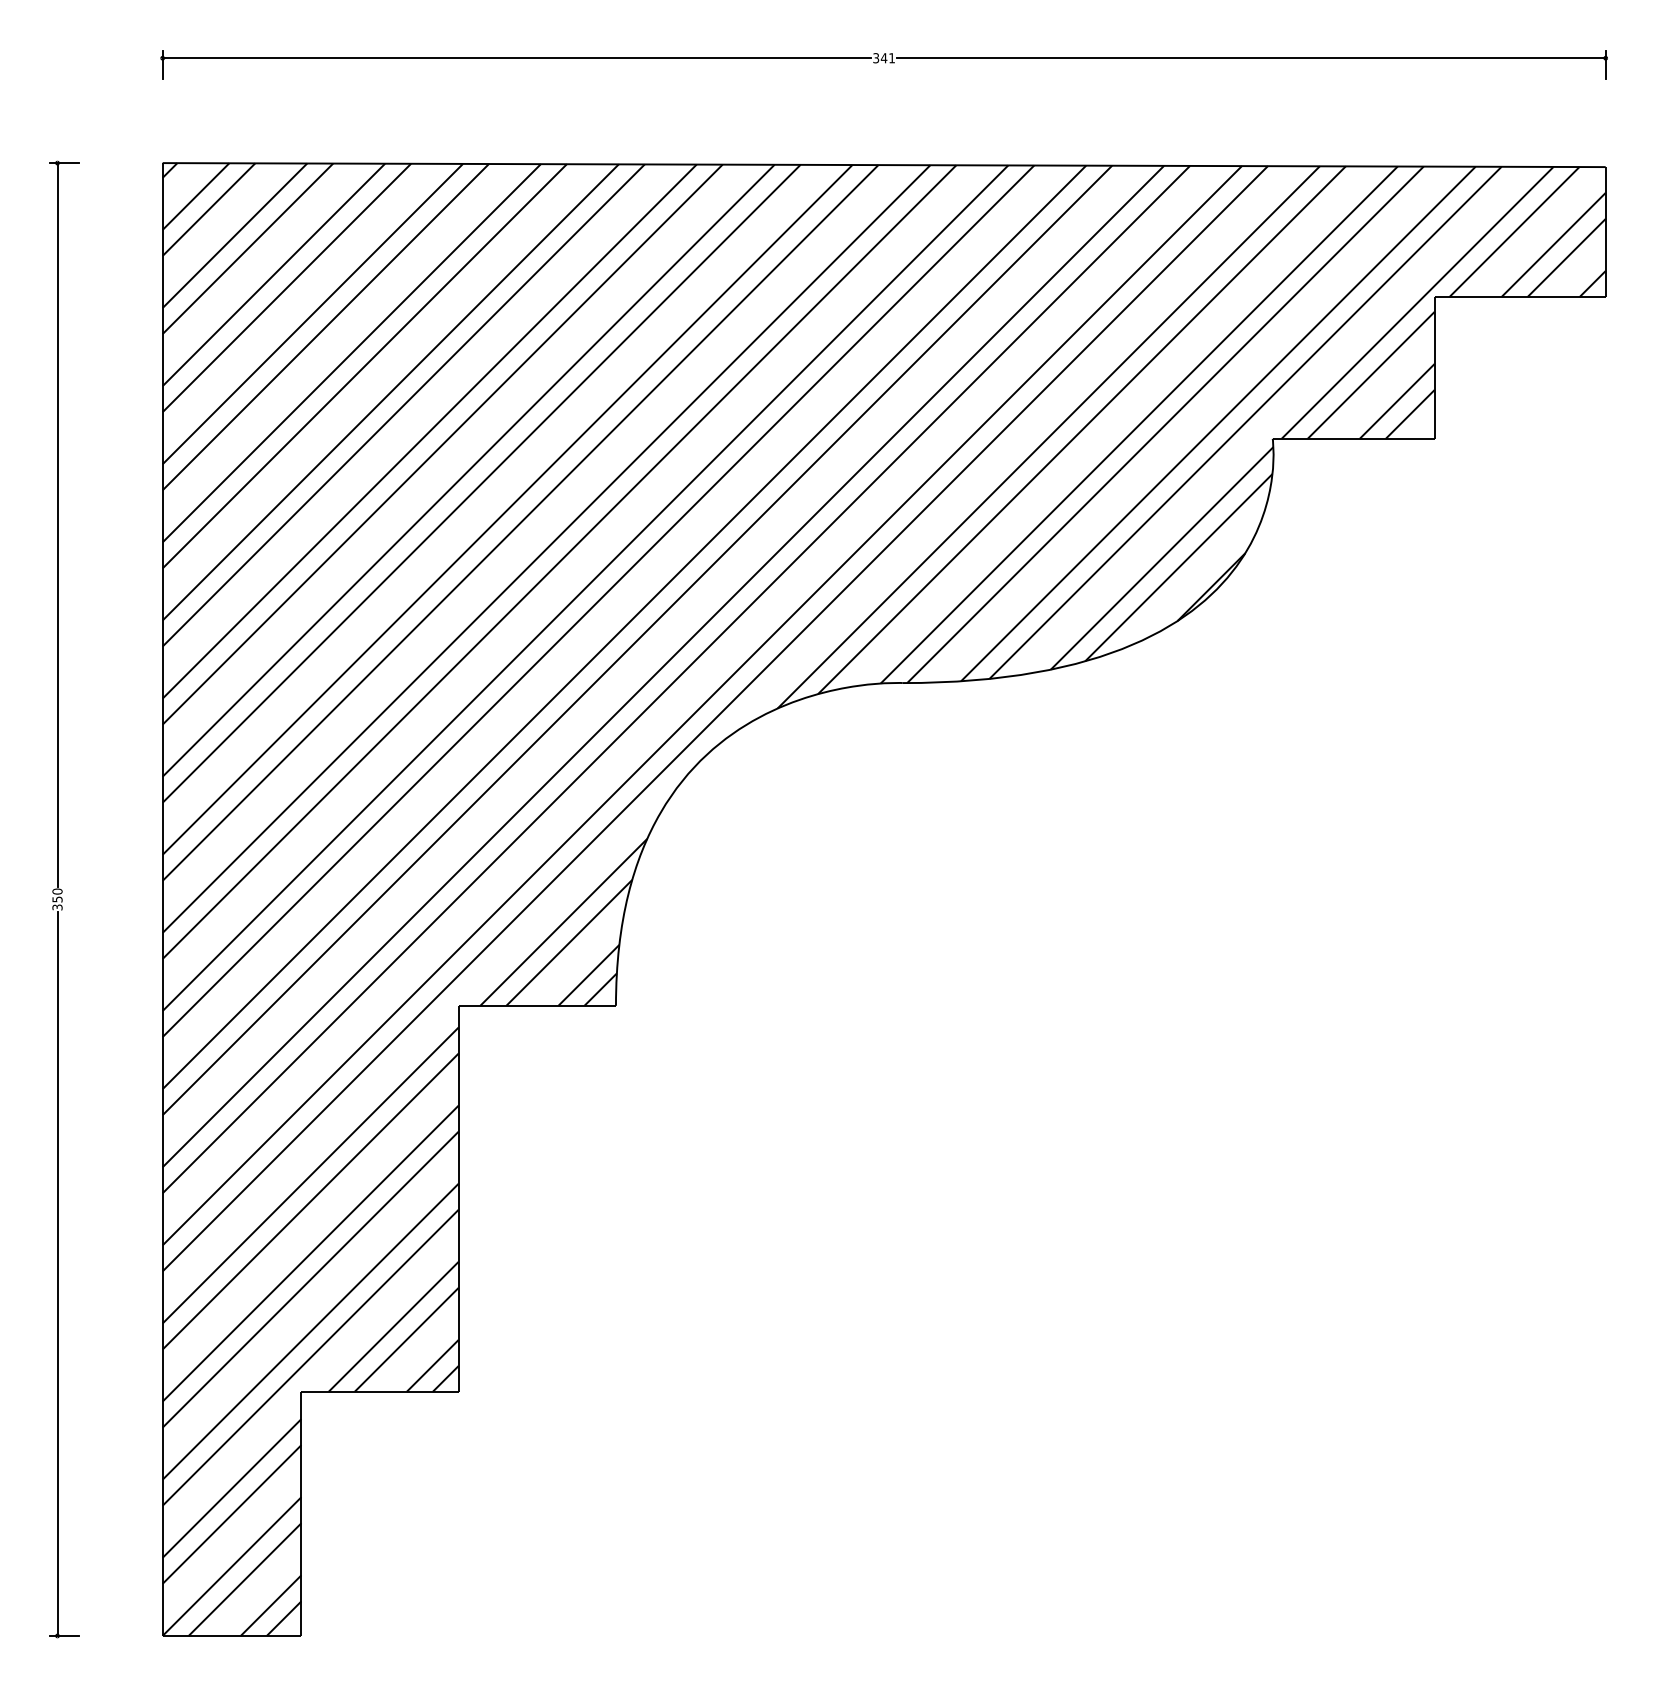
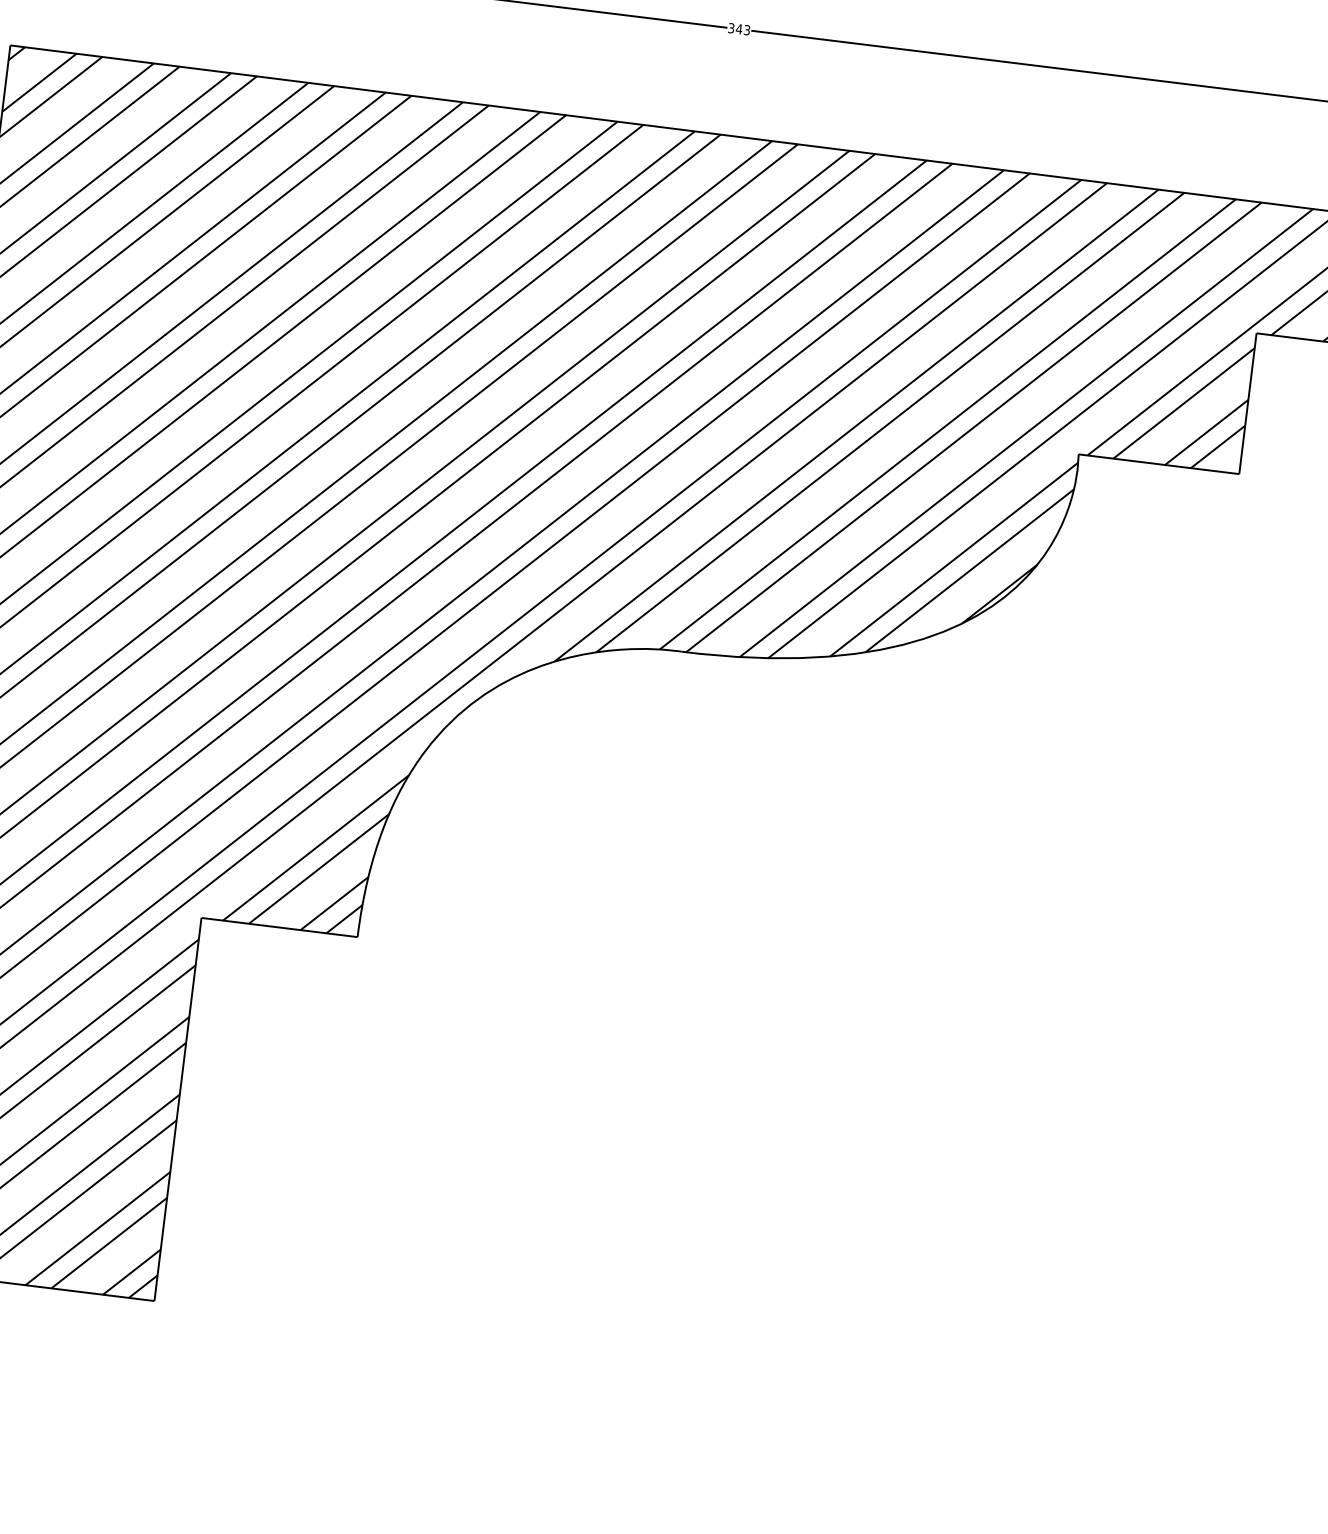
text: (891, 58) -> (746, 30), 341 -> 343

